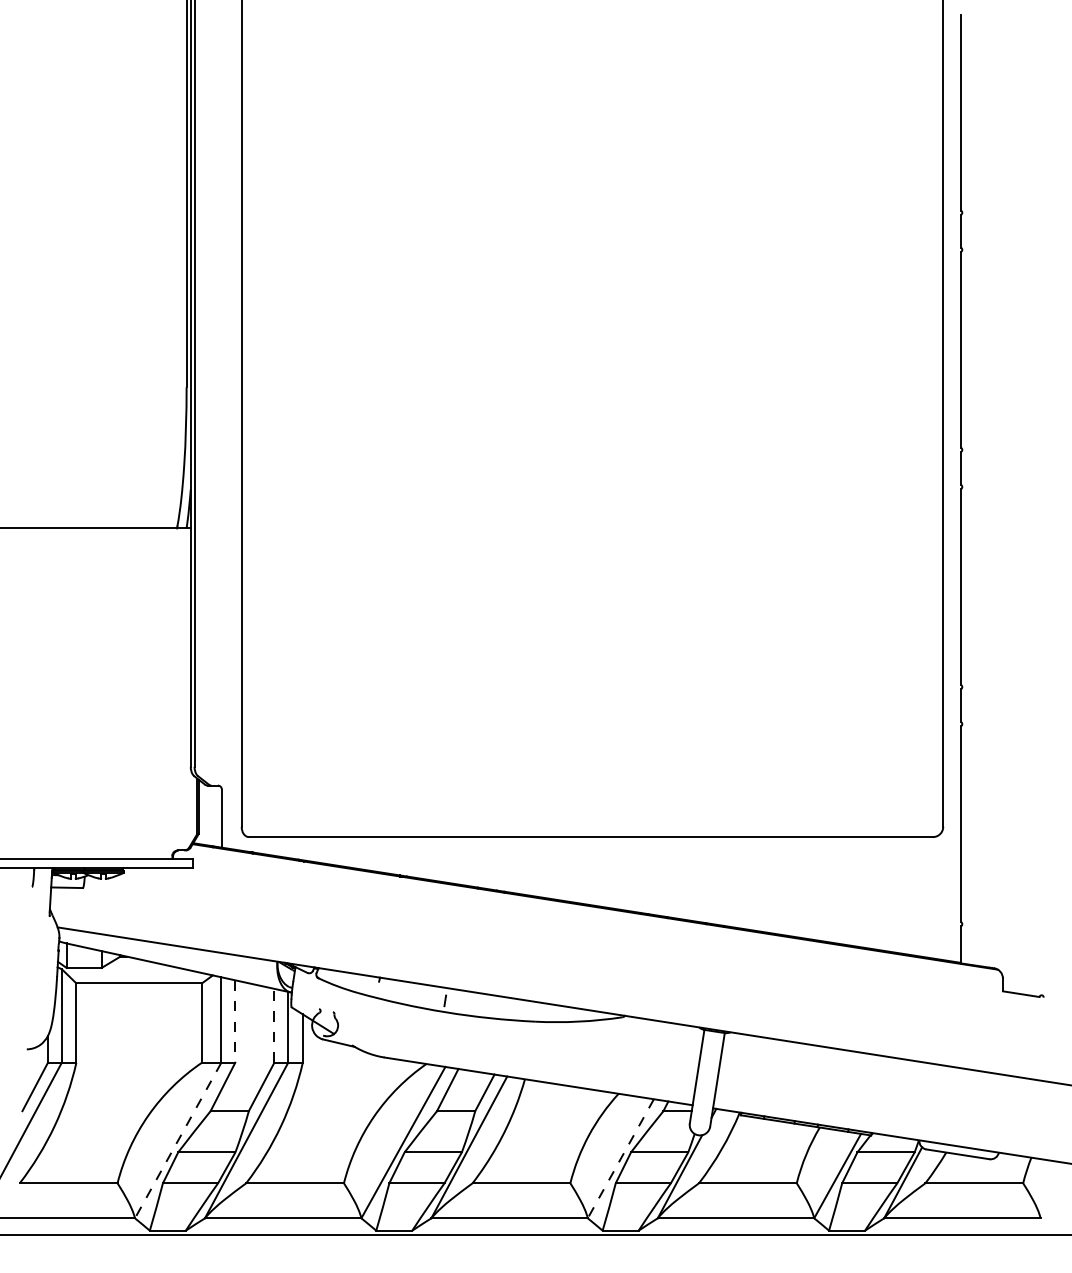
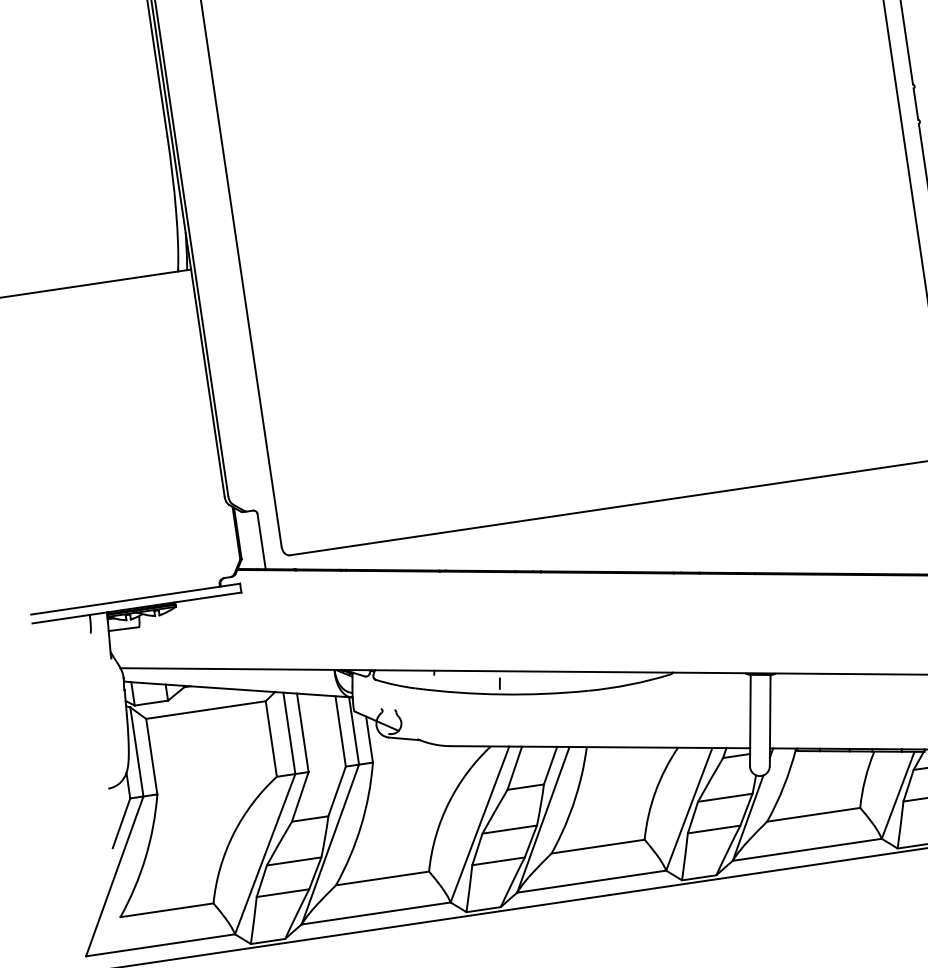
line: (235, 1022) -> (303, 733), dashed -> solid
line: (274, 1025) -> (340, 731), dashed -> solid
line: (178, 1140) -> (265, 854), dashed -> solid
line: (620, 1159) -> (689, 810), dashed -> solid

